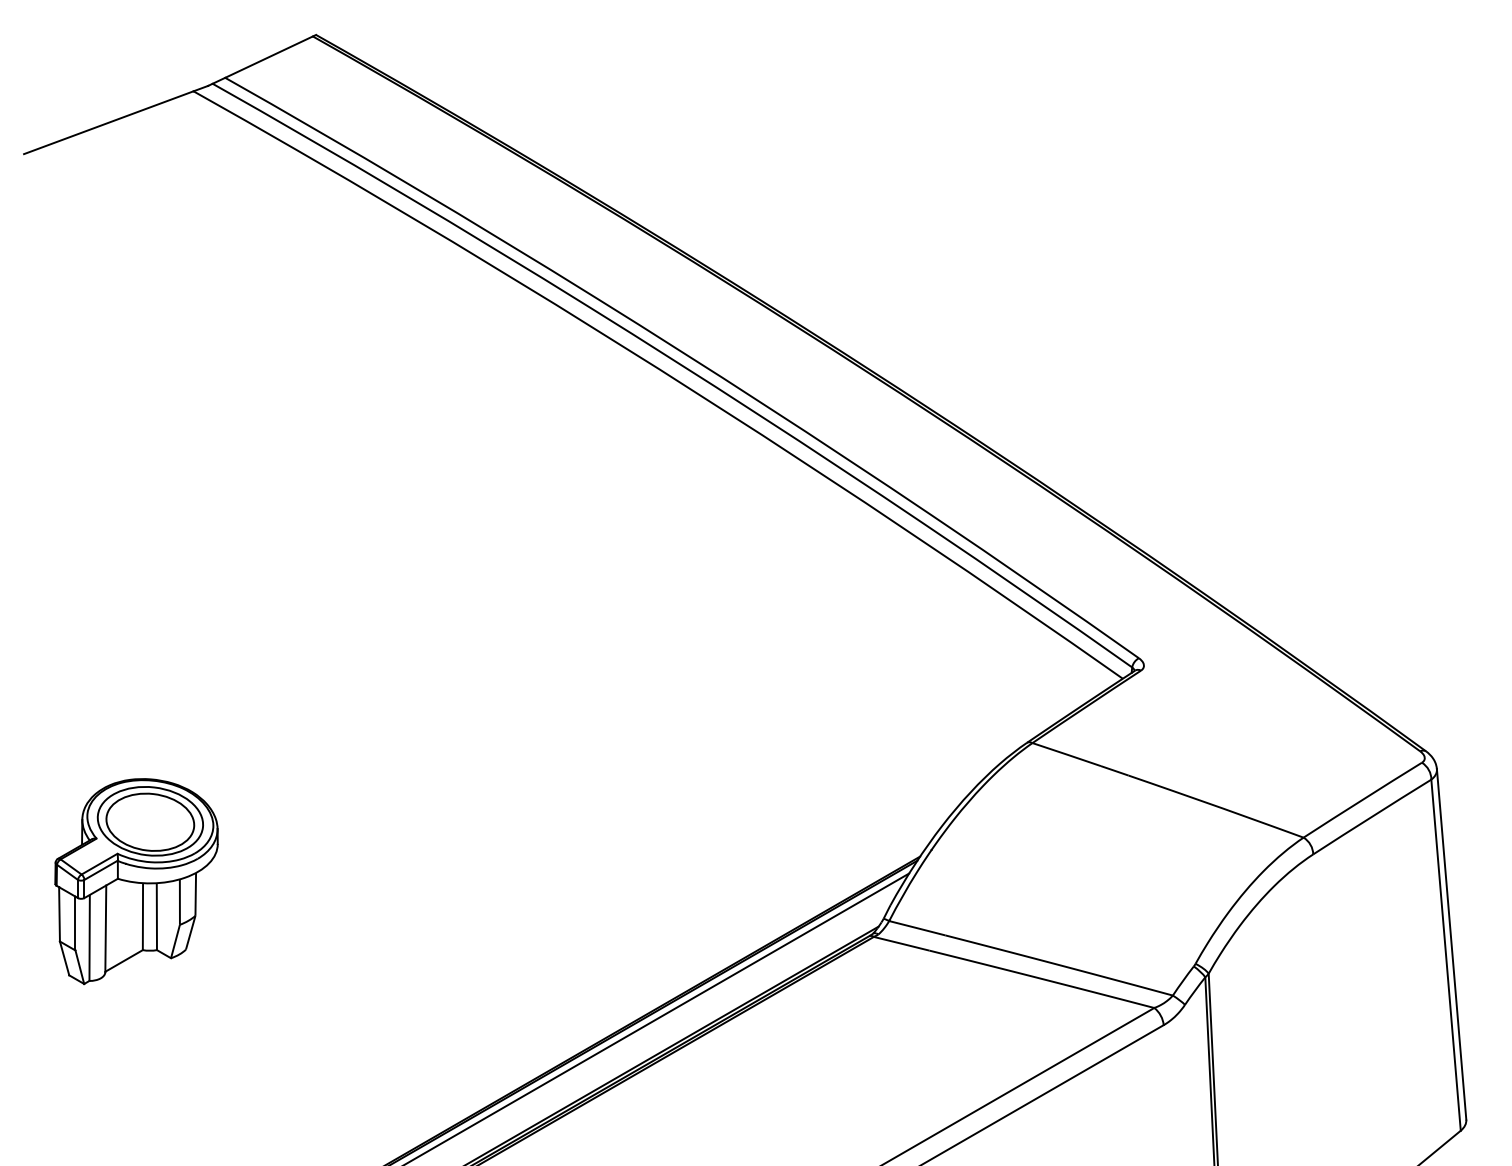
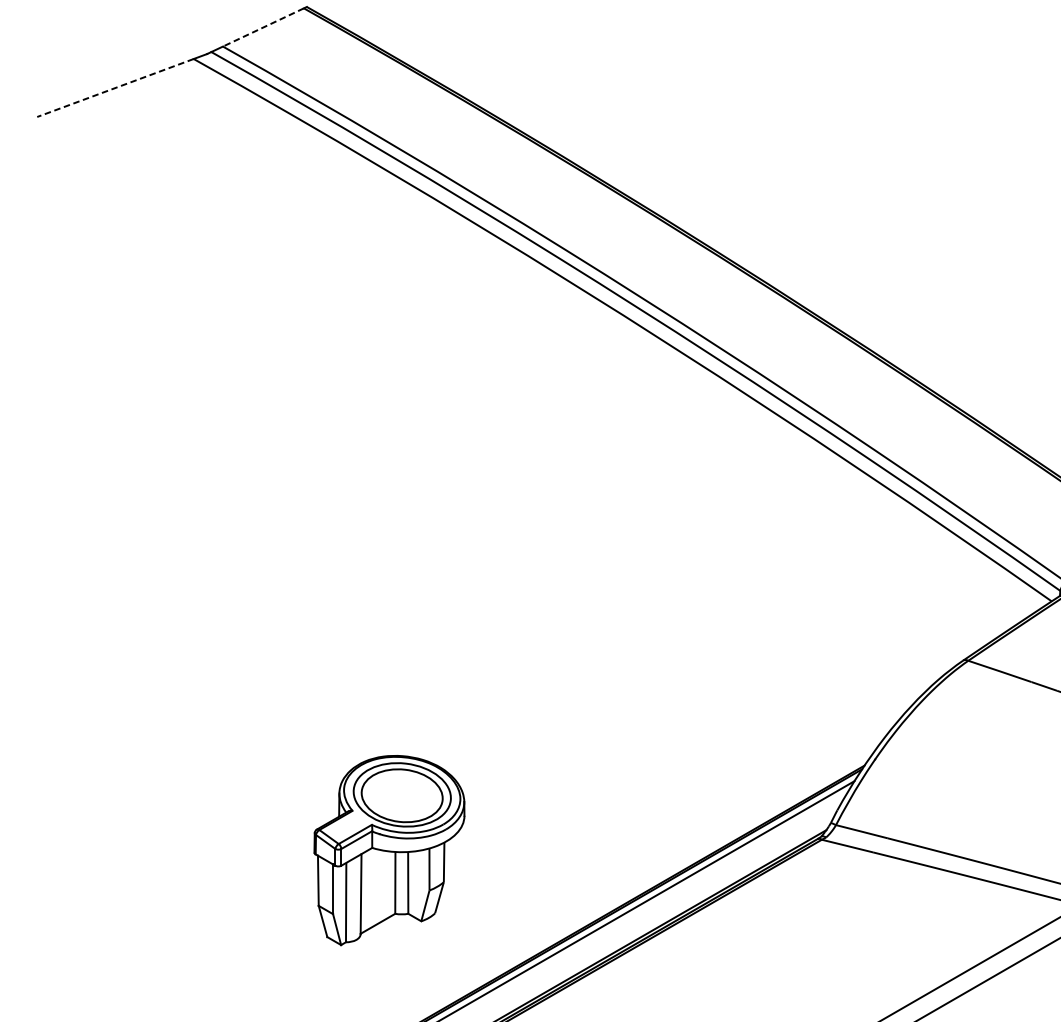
line: (268, 57) -> (262, 27), solid -> dashed
line: (108, 122) -> (115, 87), solid -> dashed
part: (136, 881) -> (389, 850), moved

